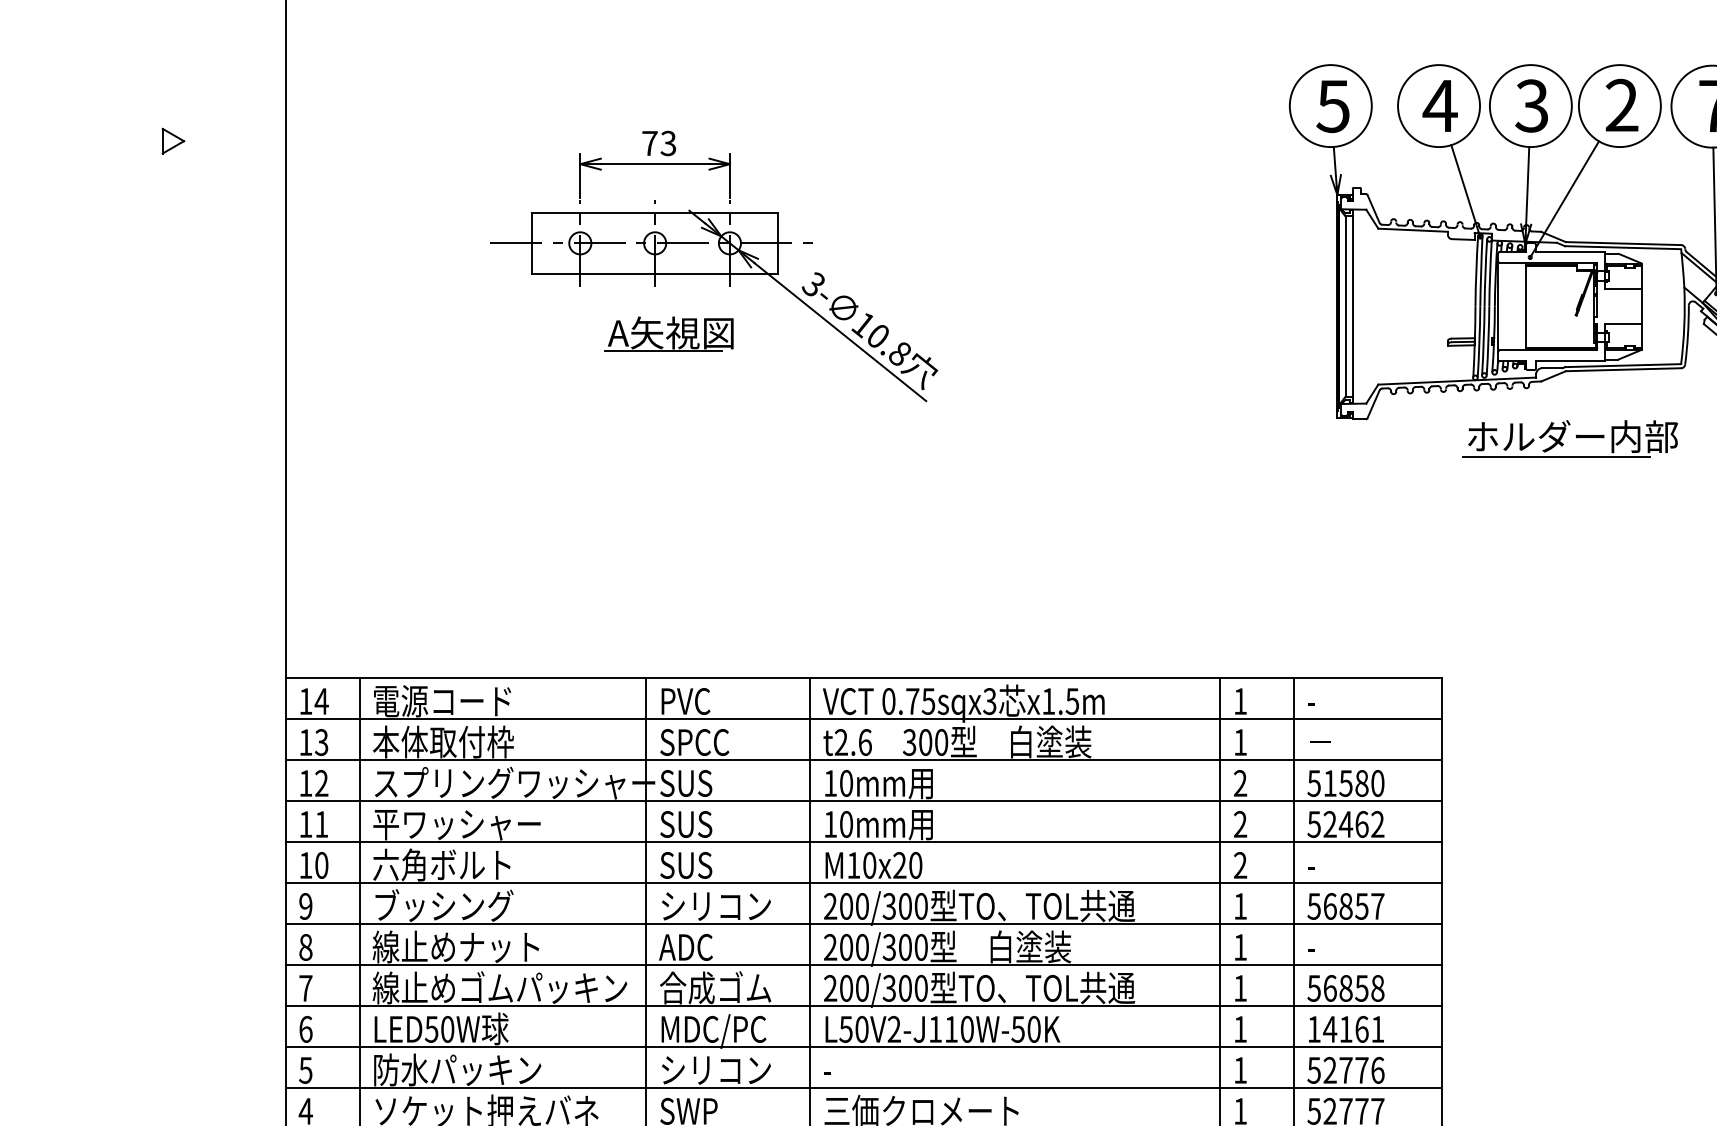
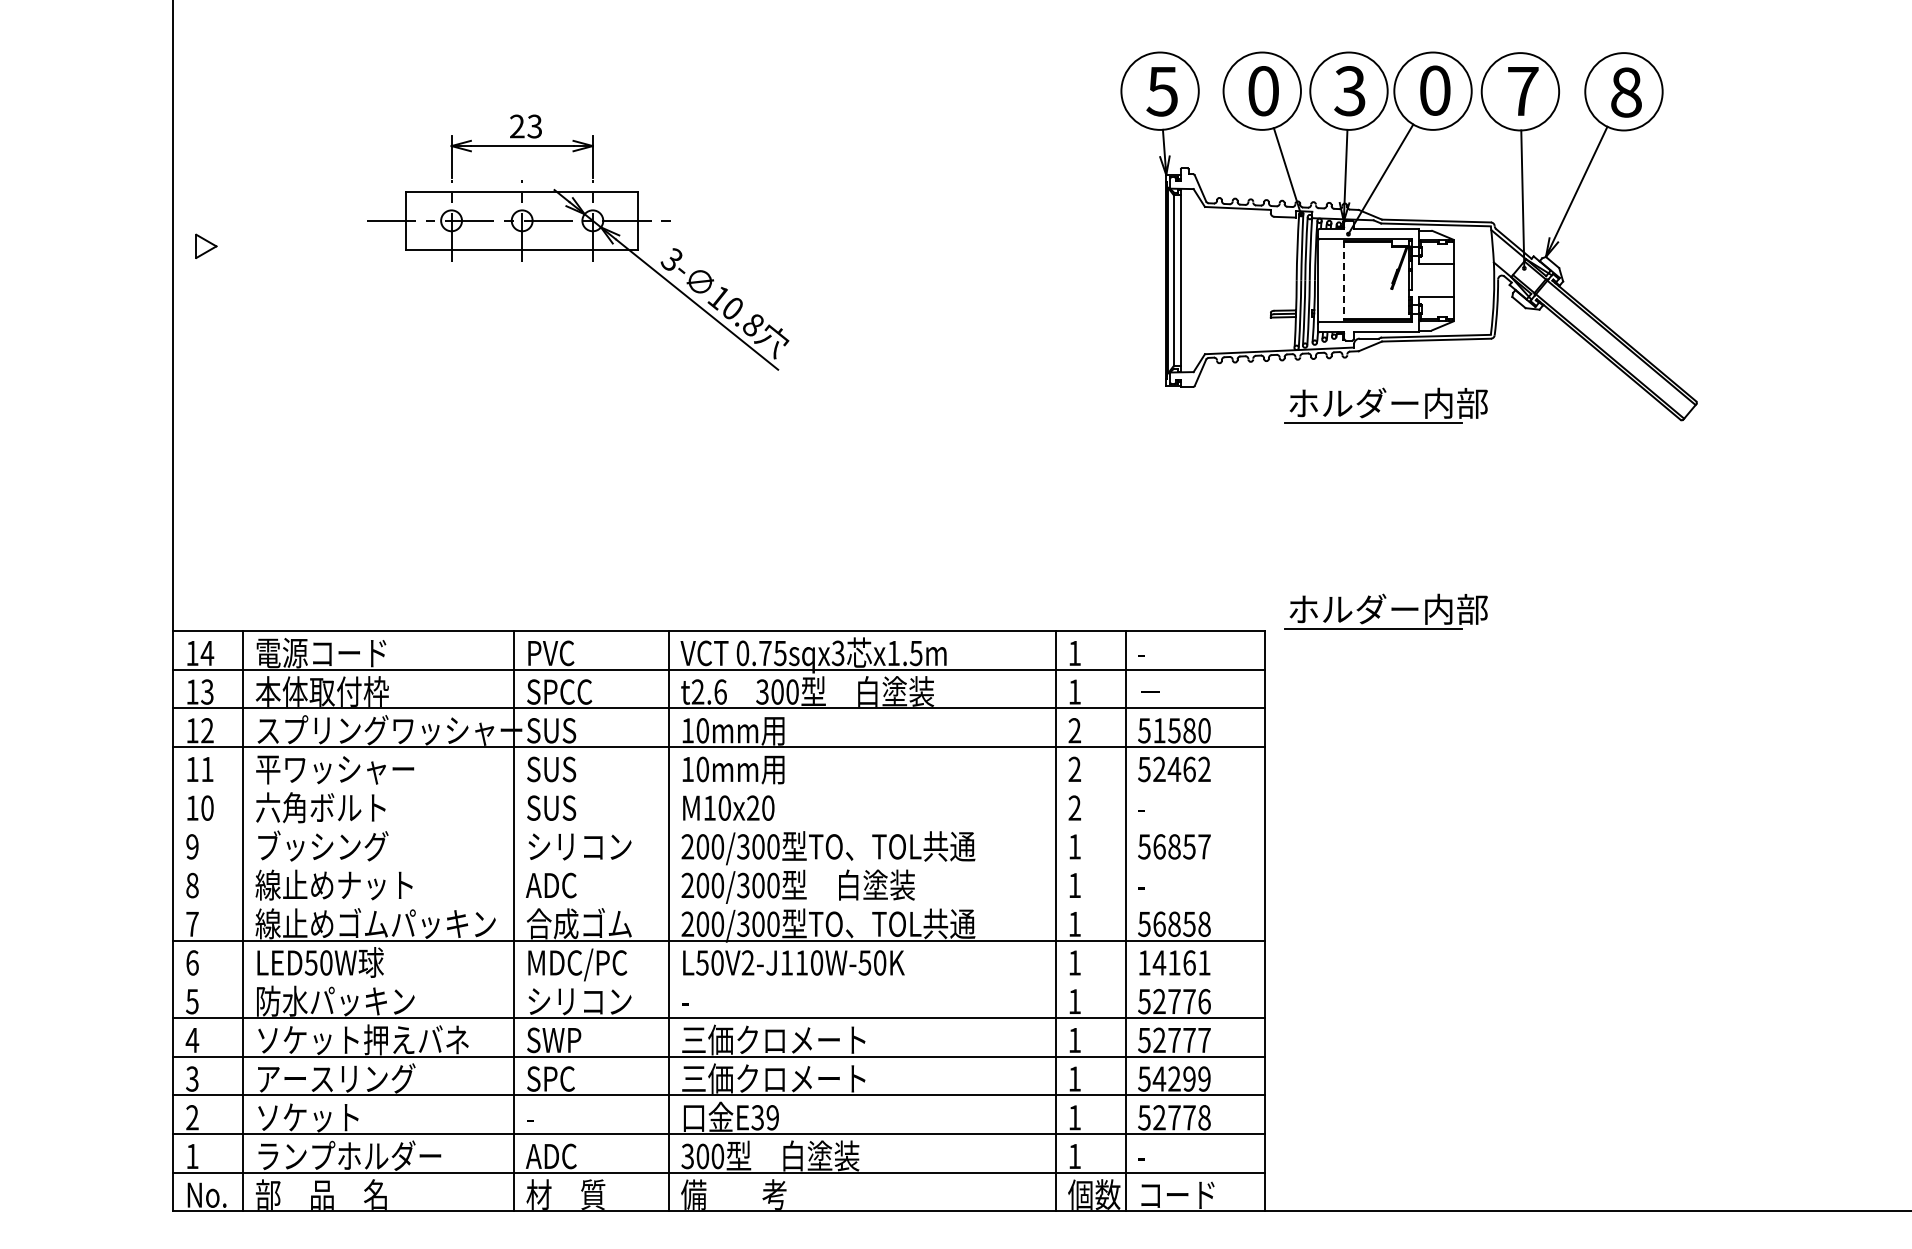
text: (1621, 105) -> (1434, 90), 2 -> 0
text: (1440, 106) -> (1263, 91), 4 -> 0
part: (173, 140) -> (206, 245), moved
text: (650, 143) -> (517, 126), 73 -> 23
line: (1526, 306) -> (1344, 280), solid -> dashed
part: (669, 334) -> (535, 306), removed
part: (1575, 656) -> (1391, 610), added
line: (863, 841) -> (718, 785), removed
line: (863, 882) -> (718, 824), removed
line: (863, 924) -> (718, 863), removed
line: (863, 964) -> (718, 901), removed
line: (863, 1046) -> (718, 979), removed

